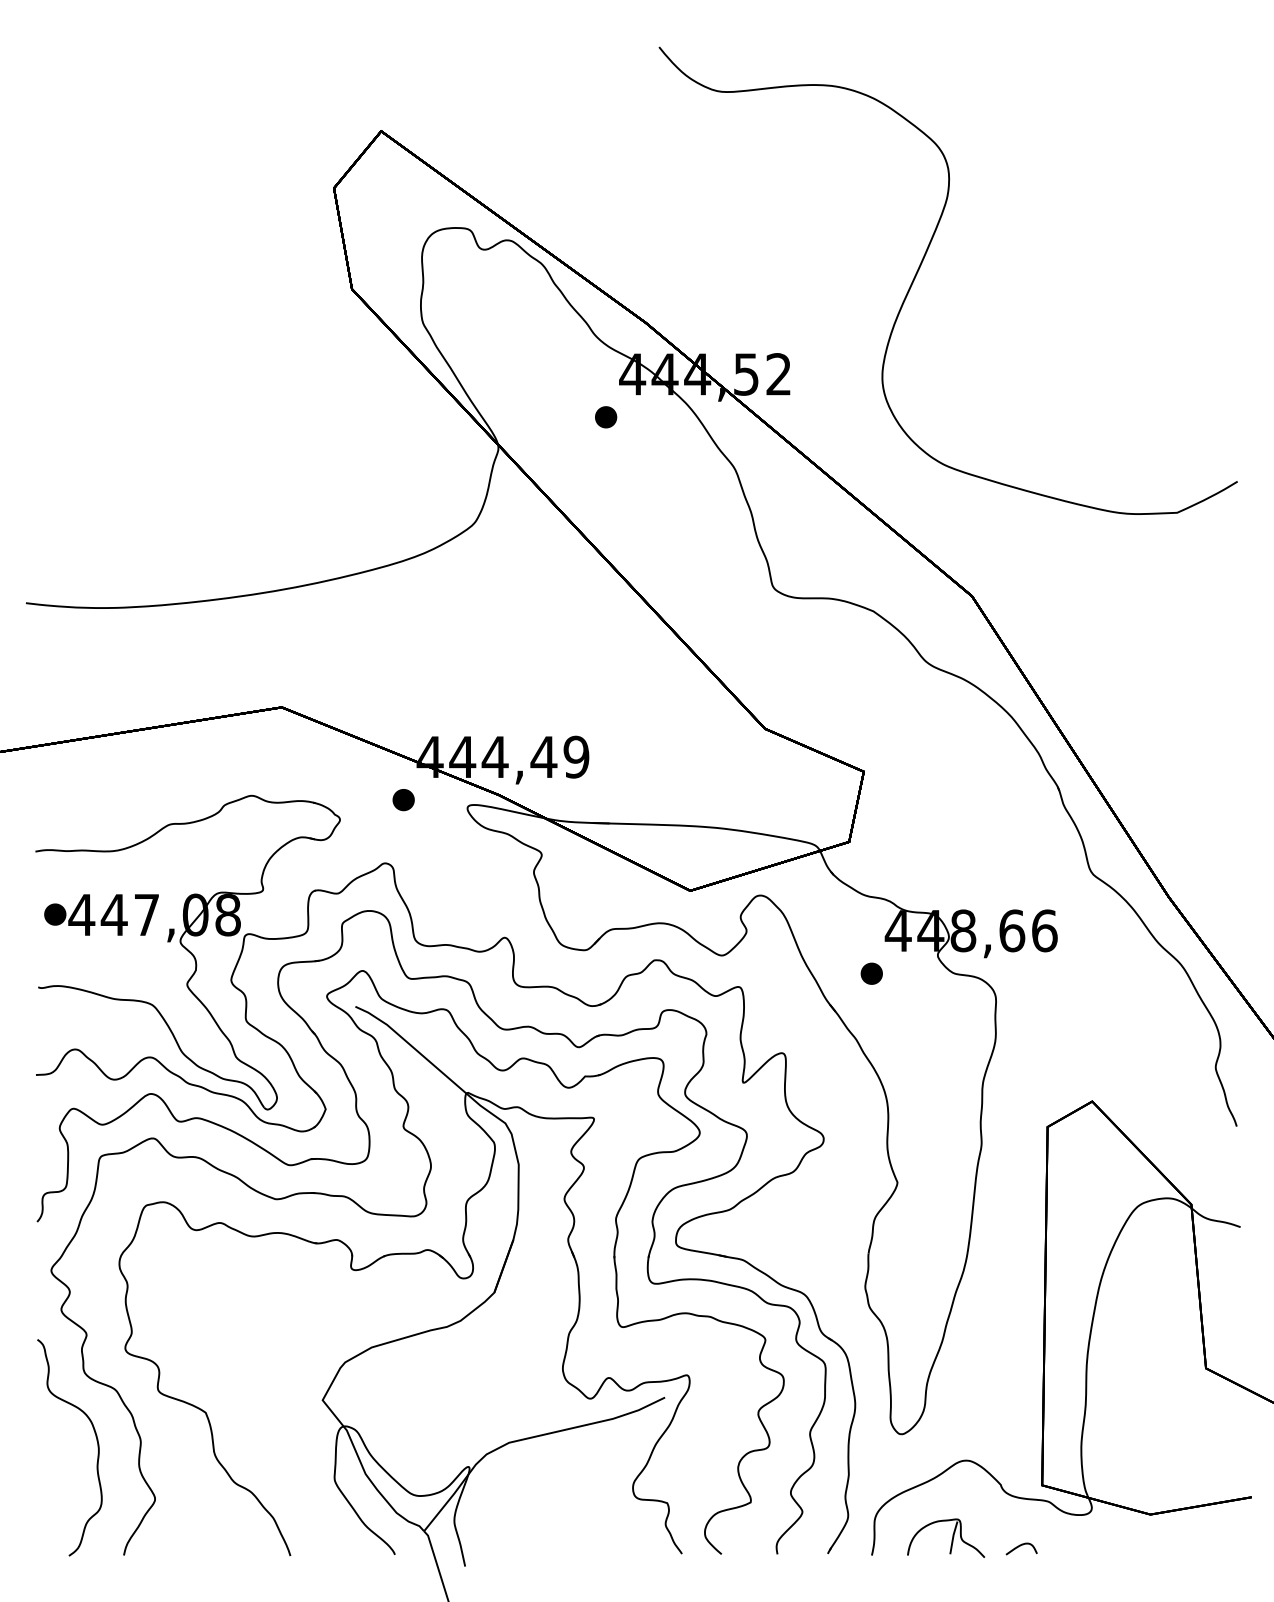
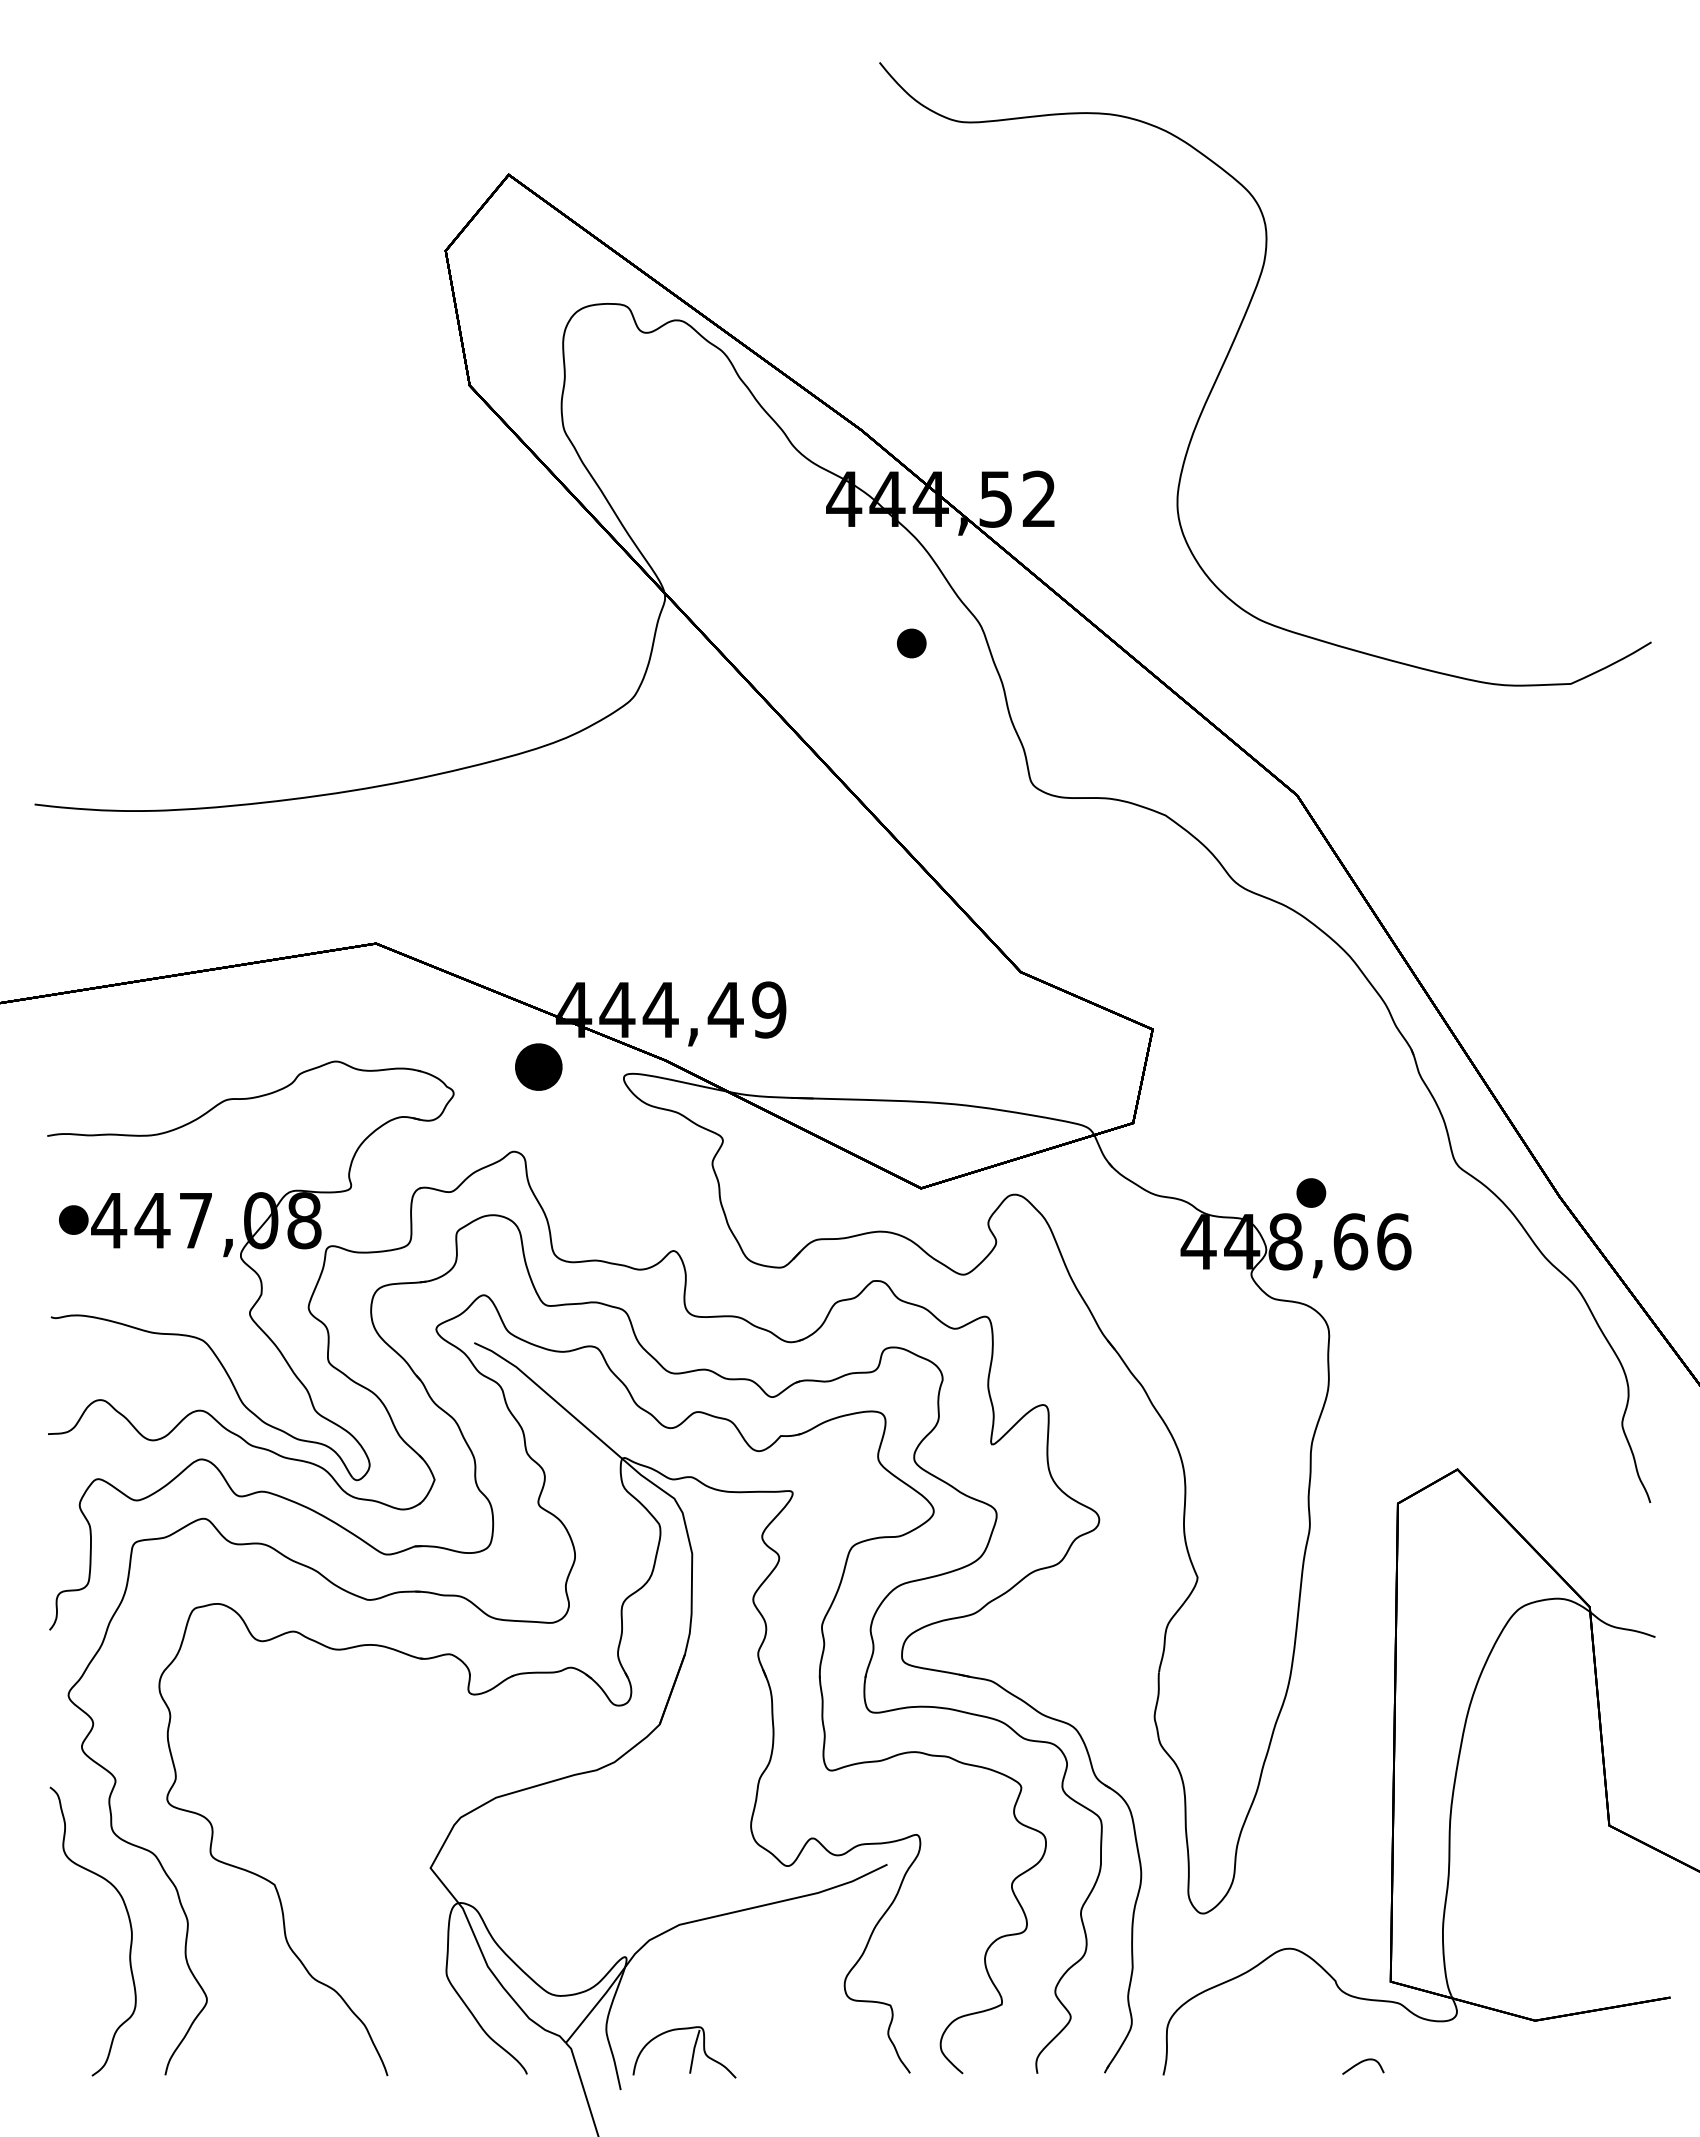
part: (605, 417) -> (911, 643), moved
part: (403, 800) -> (538, 1067), size x1.6
part: (871, 973) -> (1311, 1192), moved
part: (952, 1538) -> (692, 2052), moved

